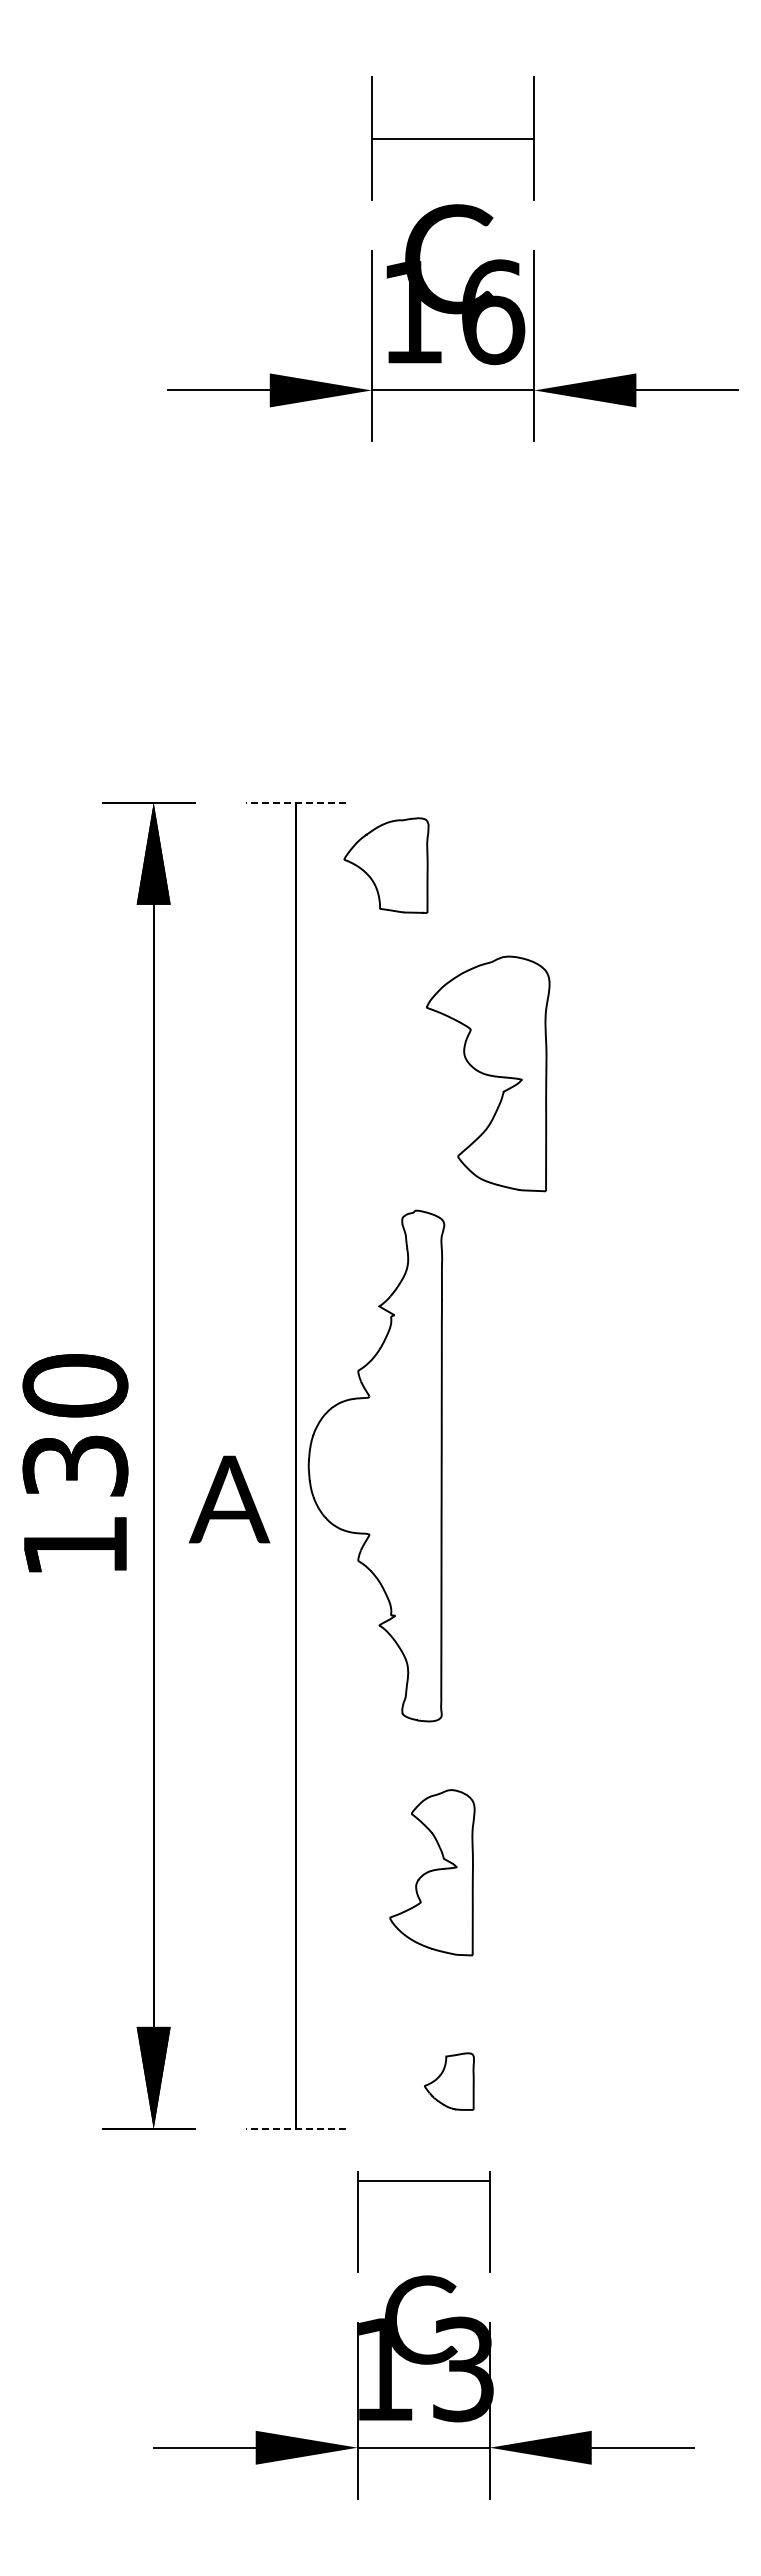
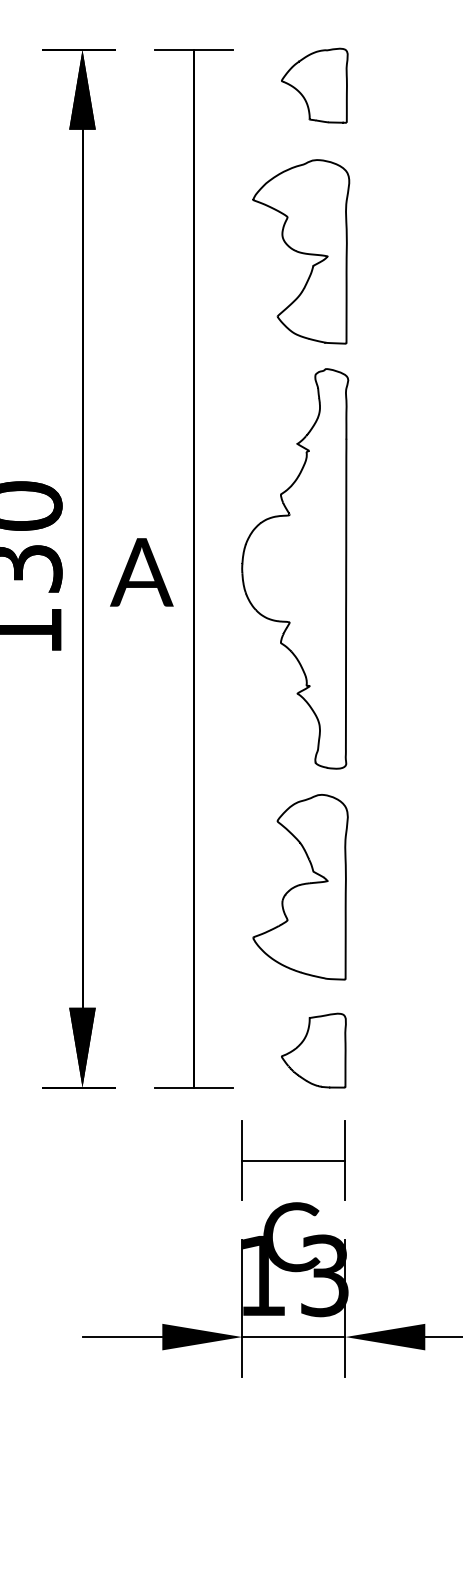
line: (296, 802) -> (194, 49), dashed -> solid
part: (386, 865) -> (314, 85), moved
part: (488, 1073) -> (301, 251), moved
part: (376, 1465) -> (295, 568), moved
text: (229, 1499) -> (141, 572), moved
part: (432, 1872) -> (300, 886), size x1.43
part: (449, 2081) -> (313, 1050), size x1.67
line: (296, 2128) -> (194, 1087), dashed -> solid
line: (423, 2181) -> (293, 1160), moved

